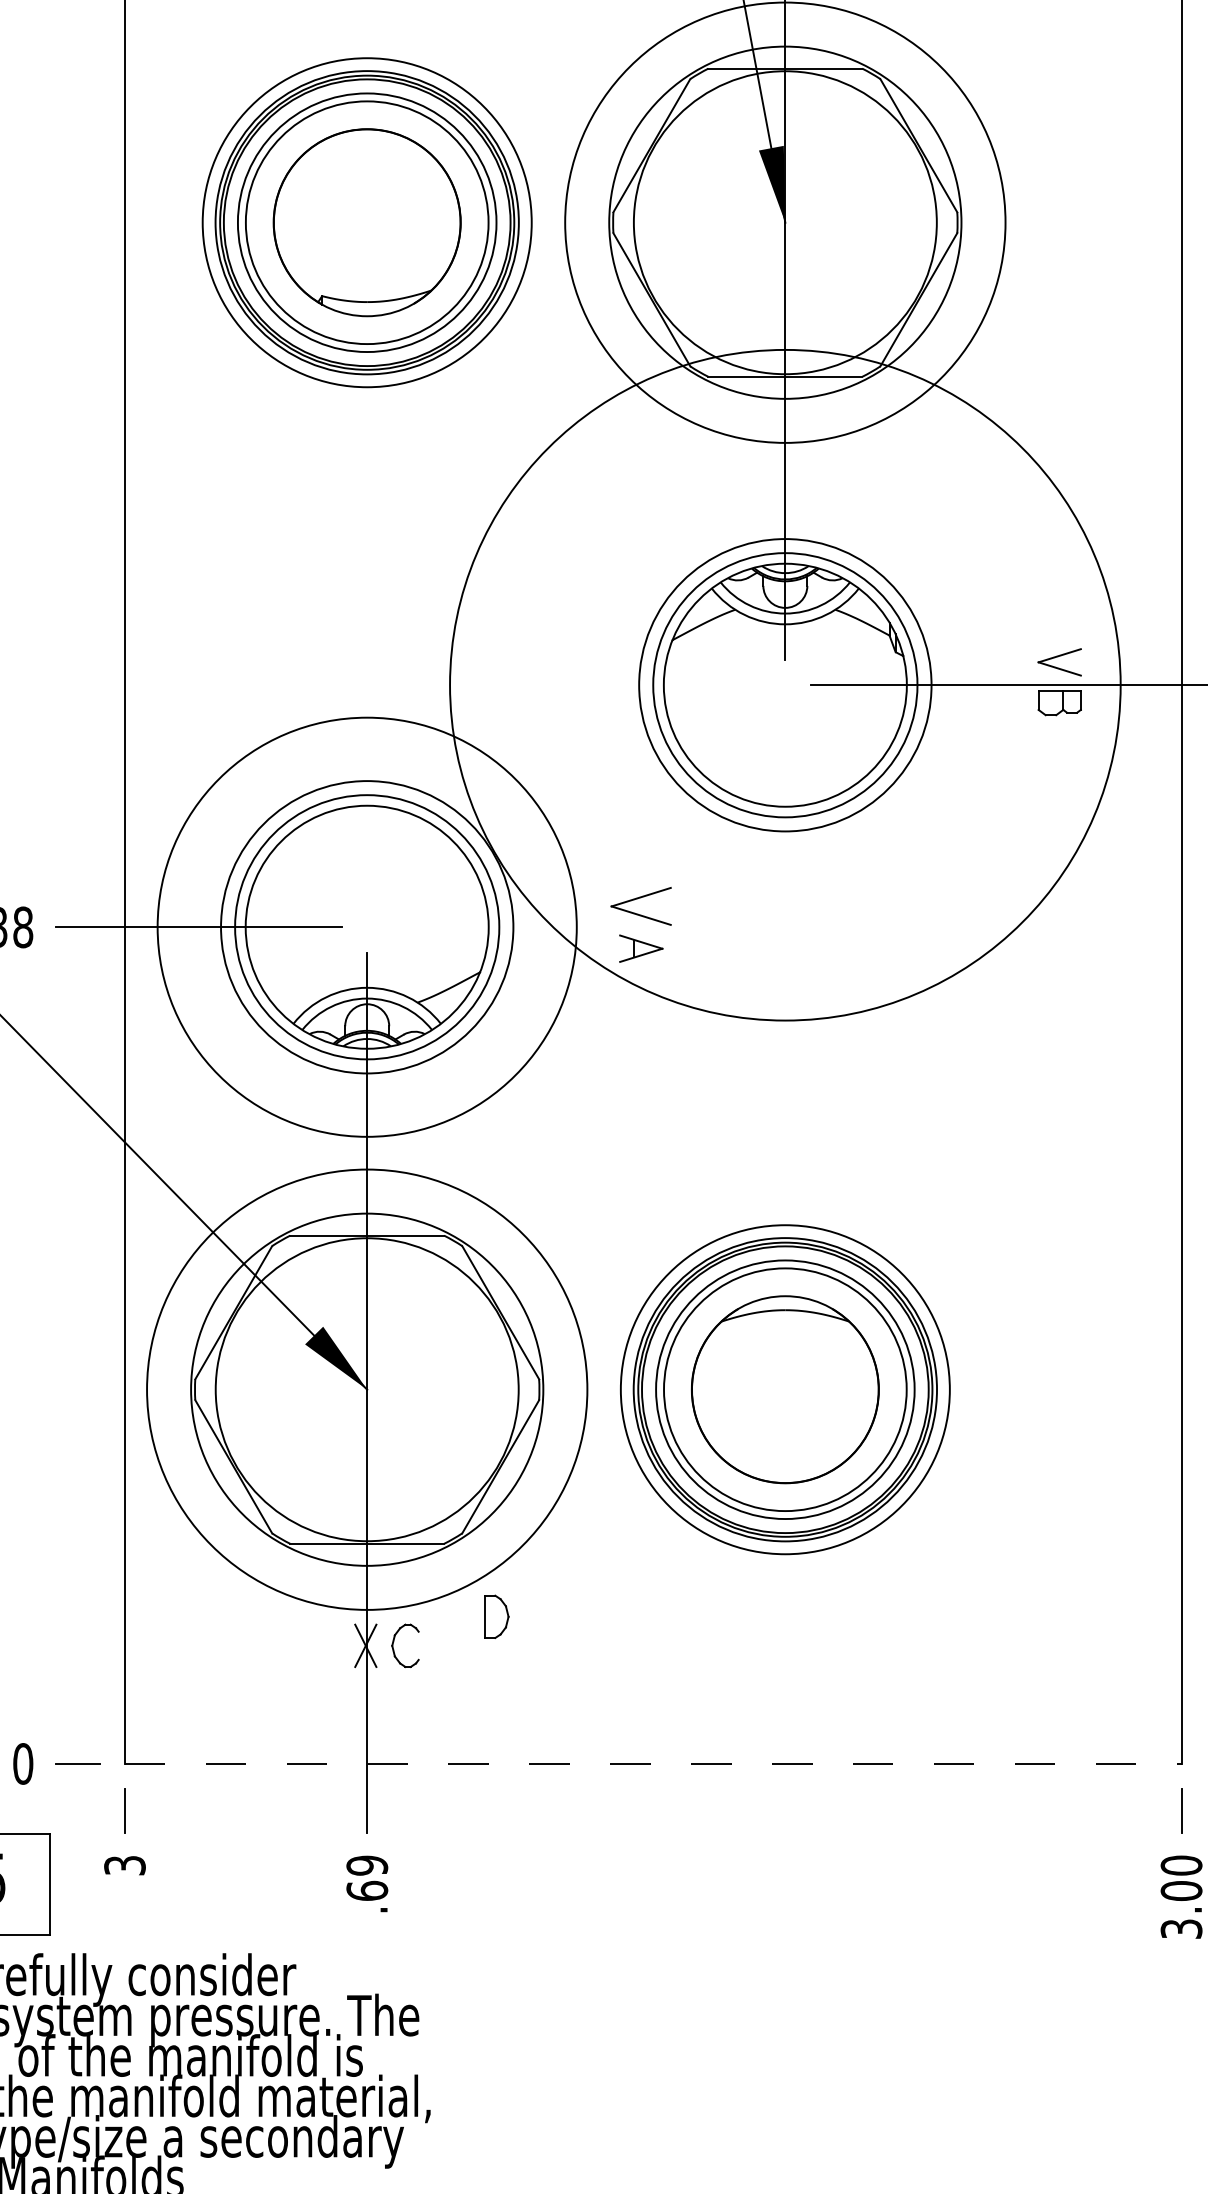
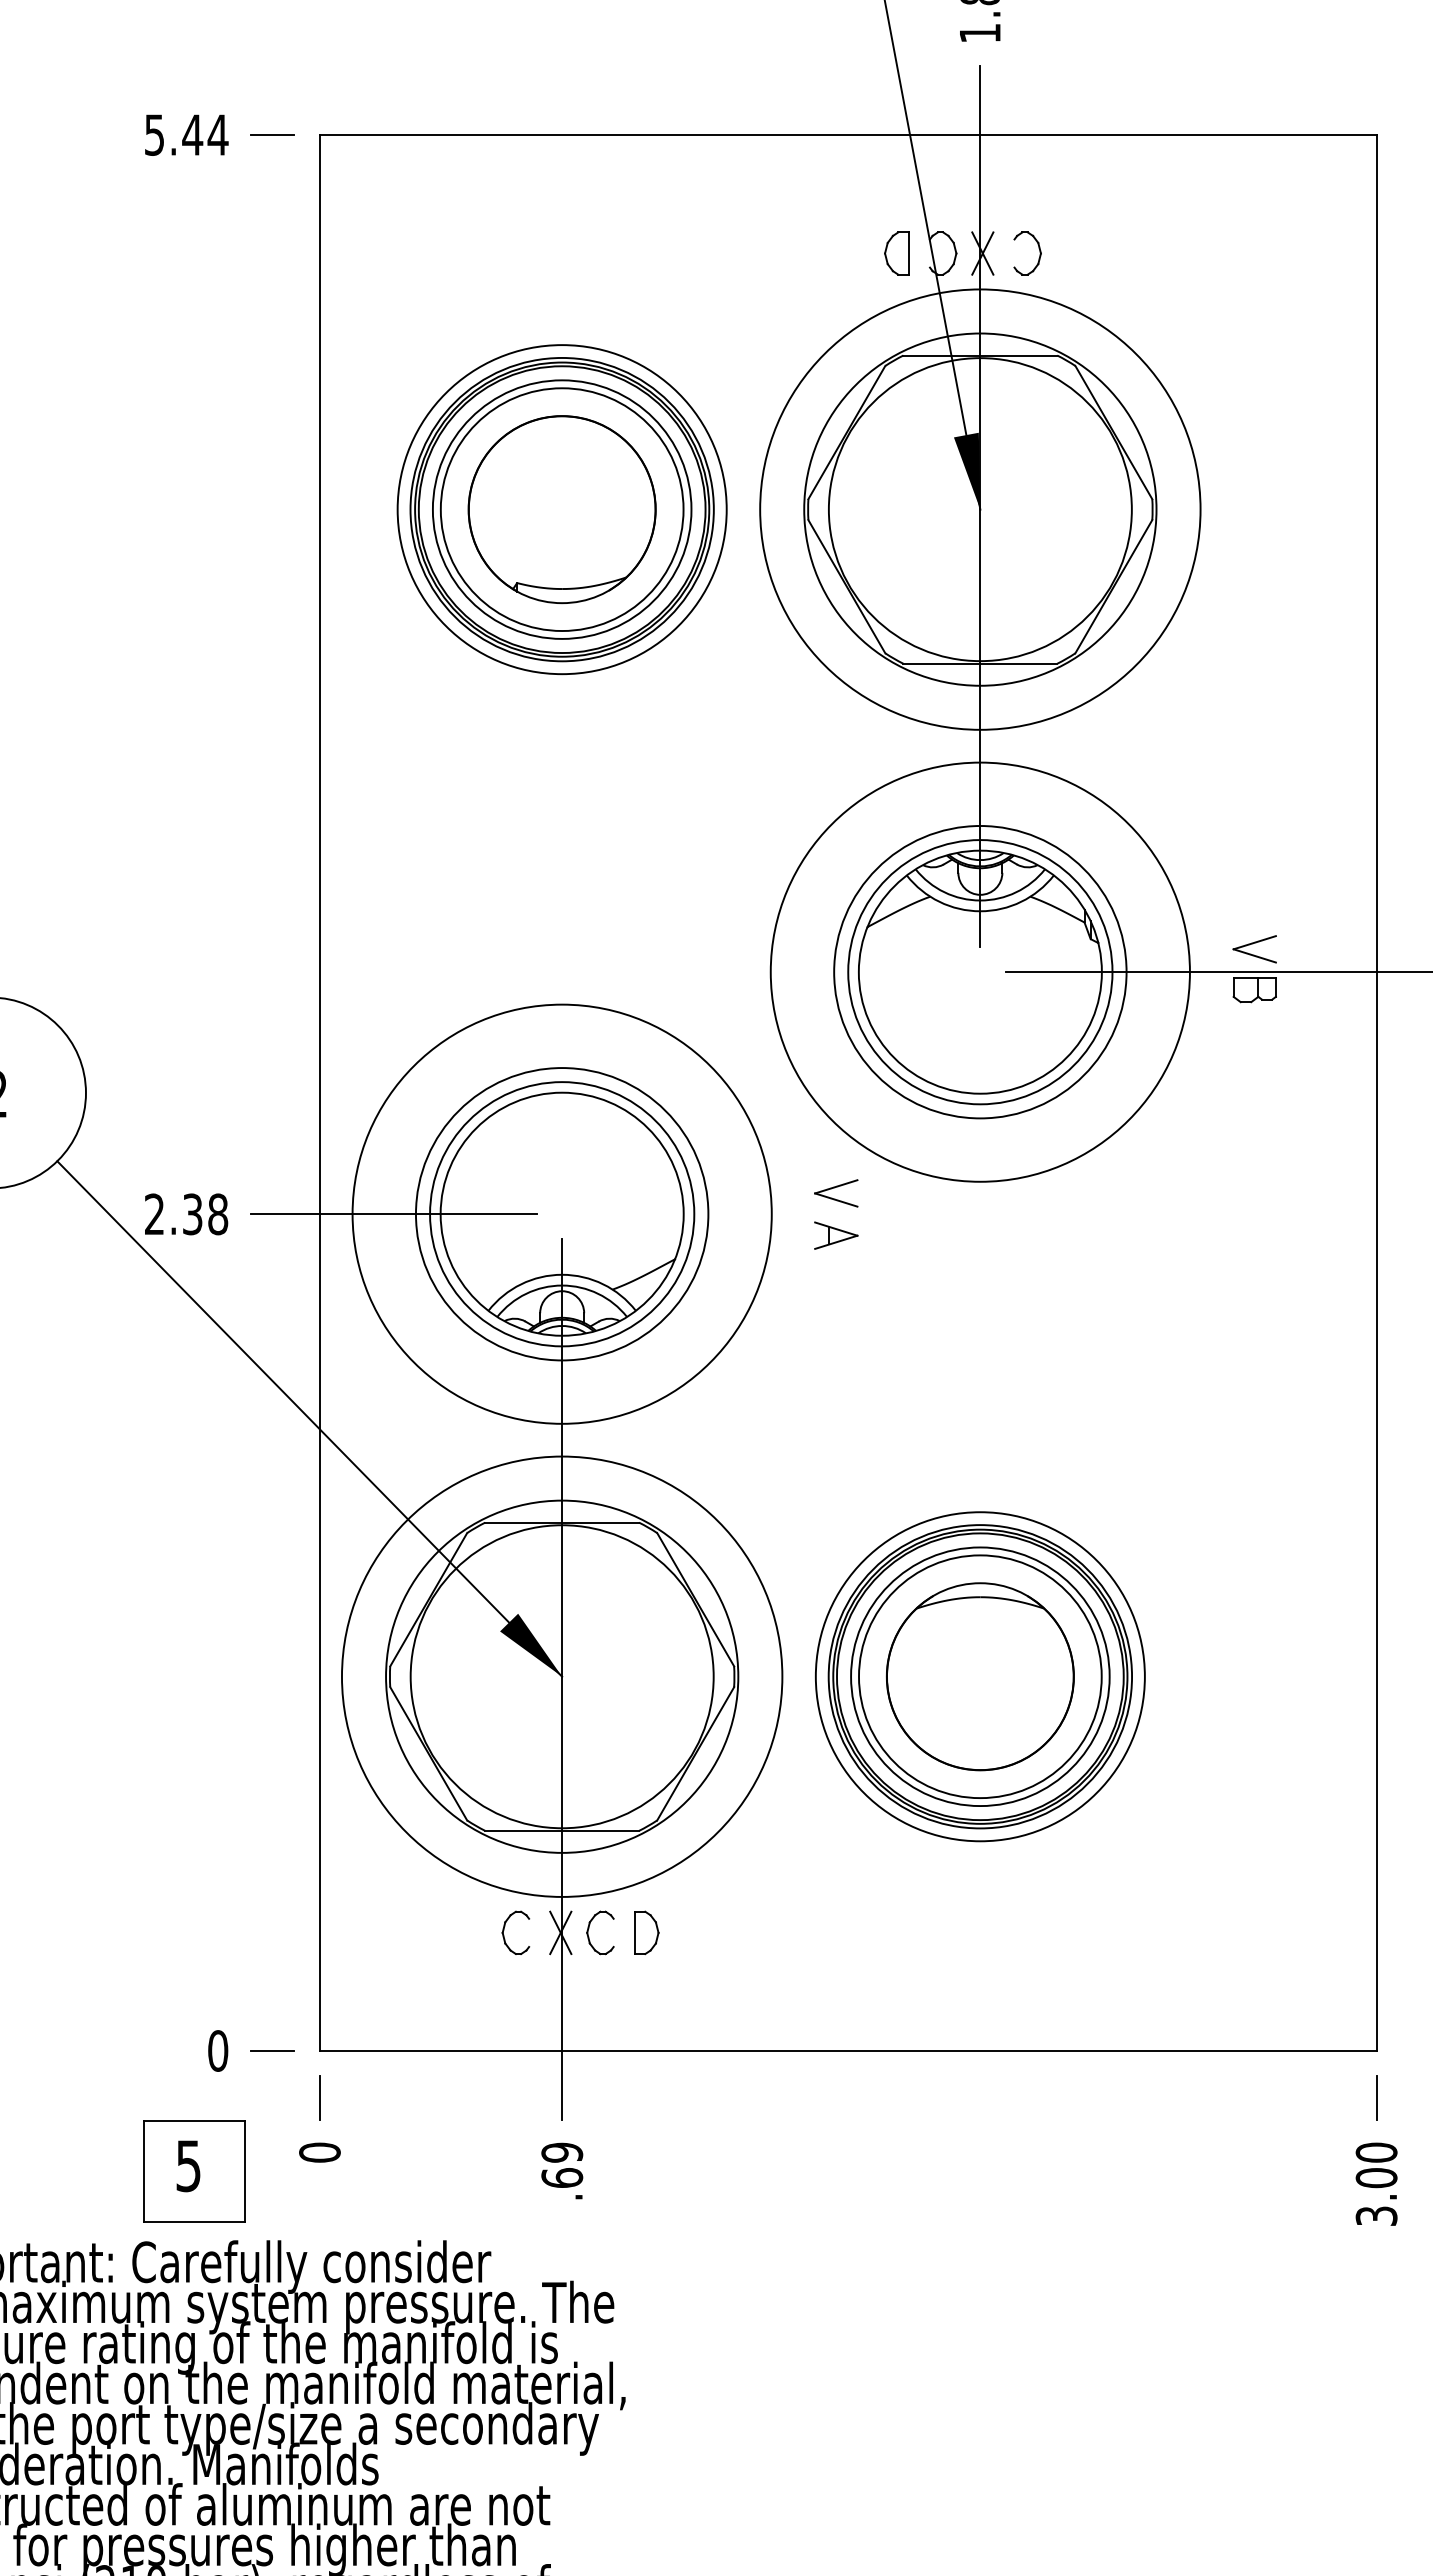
circle: (784, 684) -> (979, 971), size x0.62
part: (641, 906) -> (836, 1193), size x0.71
part: (496, 1616) -> (646, 1932), moved
part: (309, 1643) -> (504, 1930), added
line: (653, 1763) -> (848, 2050), dashed -> solid
text: (124, 1865) -> (319, 2152), 3 -> 0

